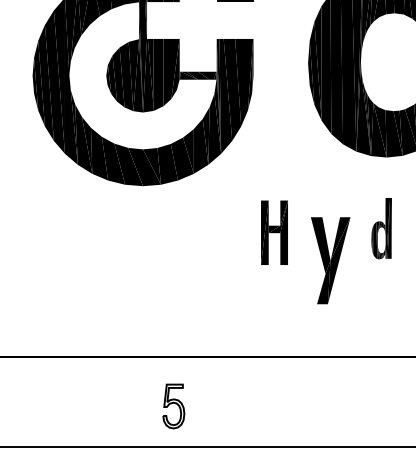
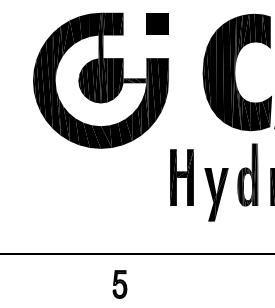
part: (380, 227) -> (247, 174), size x1.67
part: (273, 232) -> (181, 177), size x1.43

